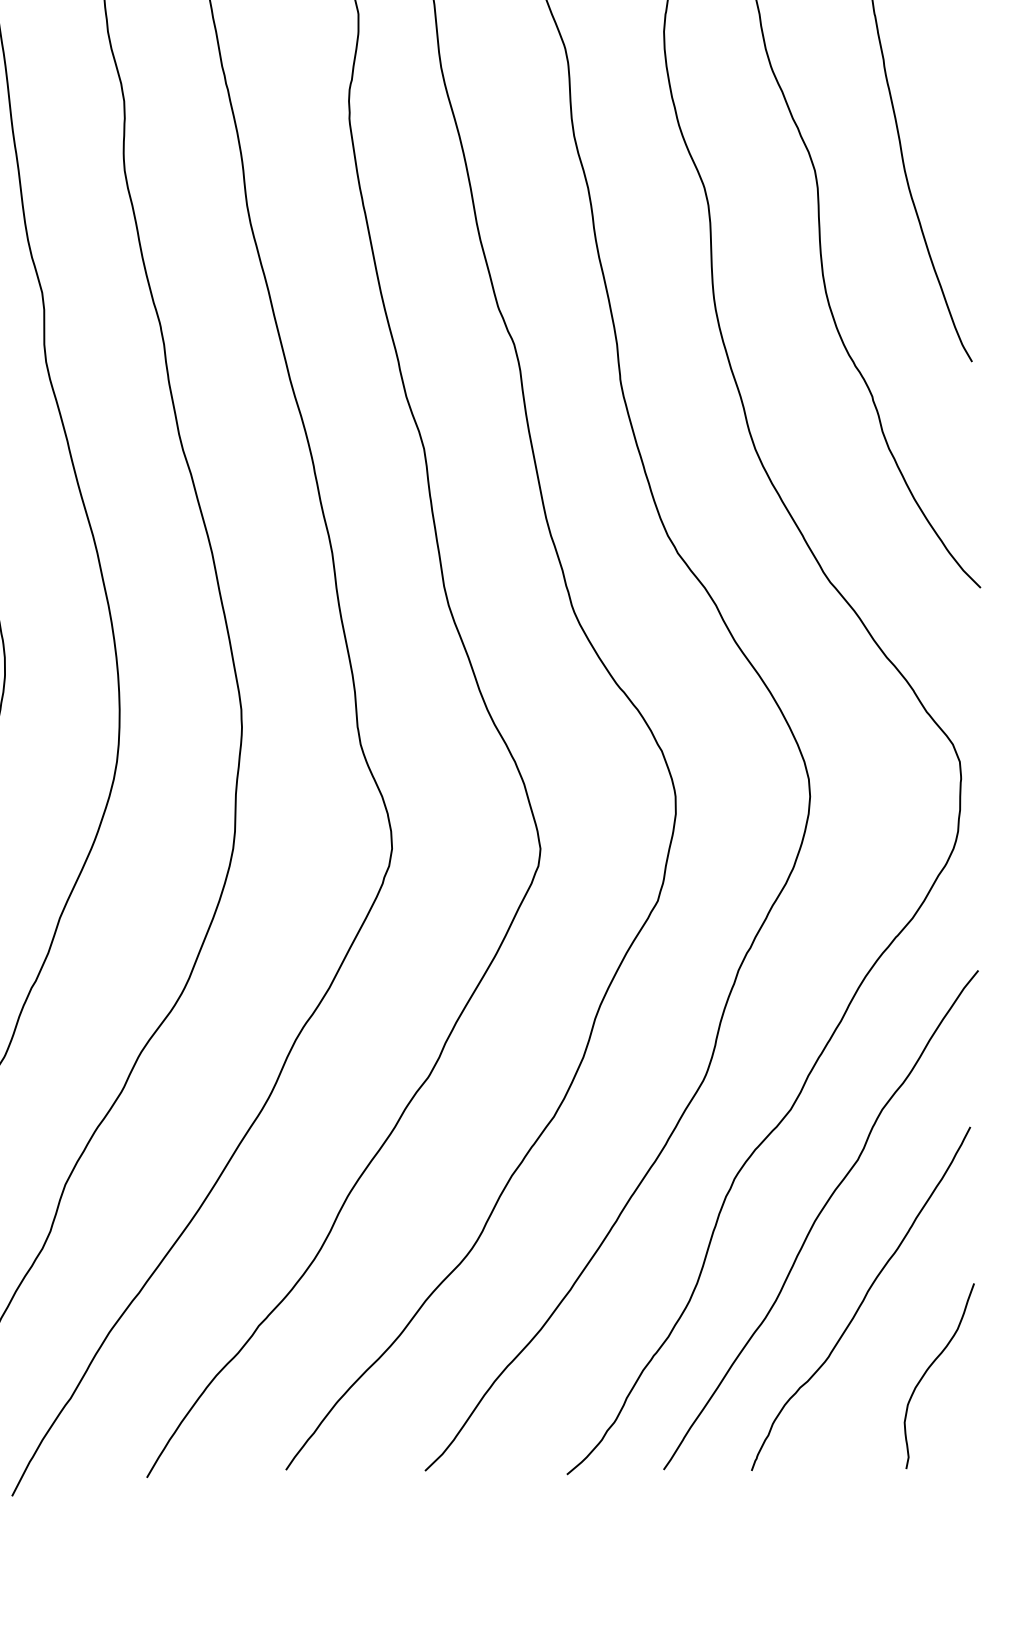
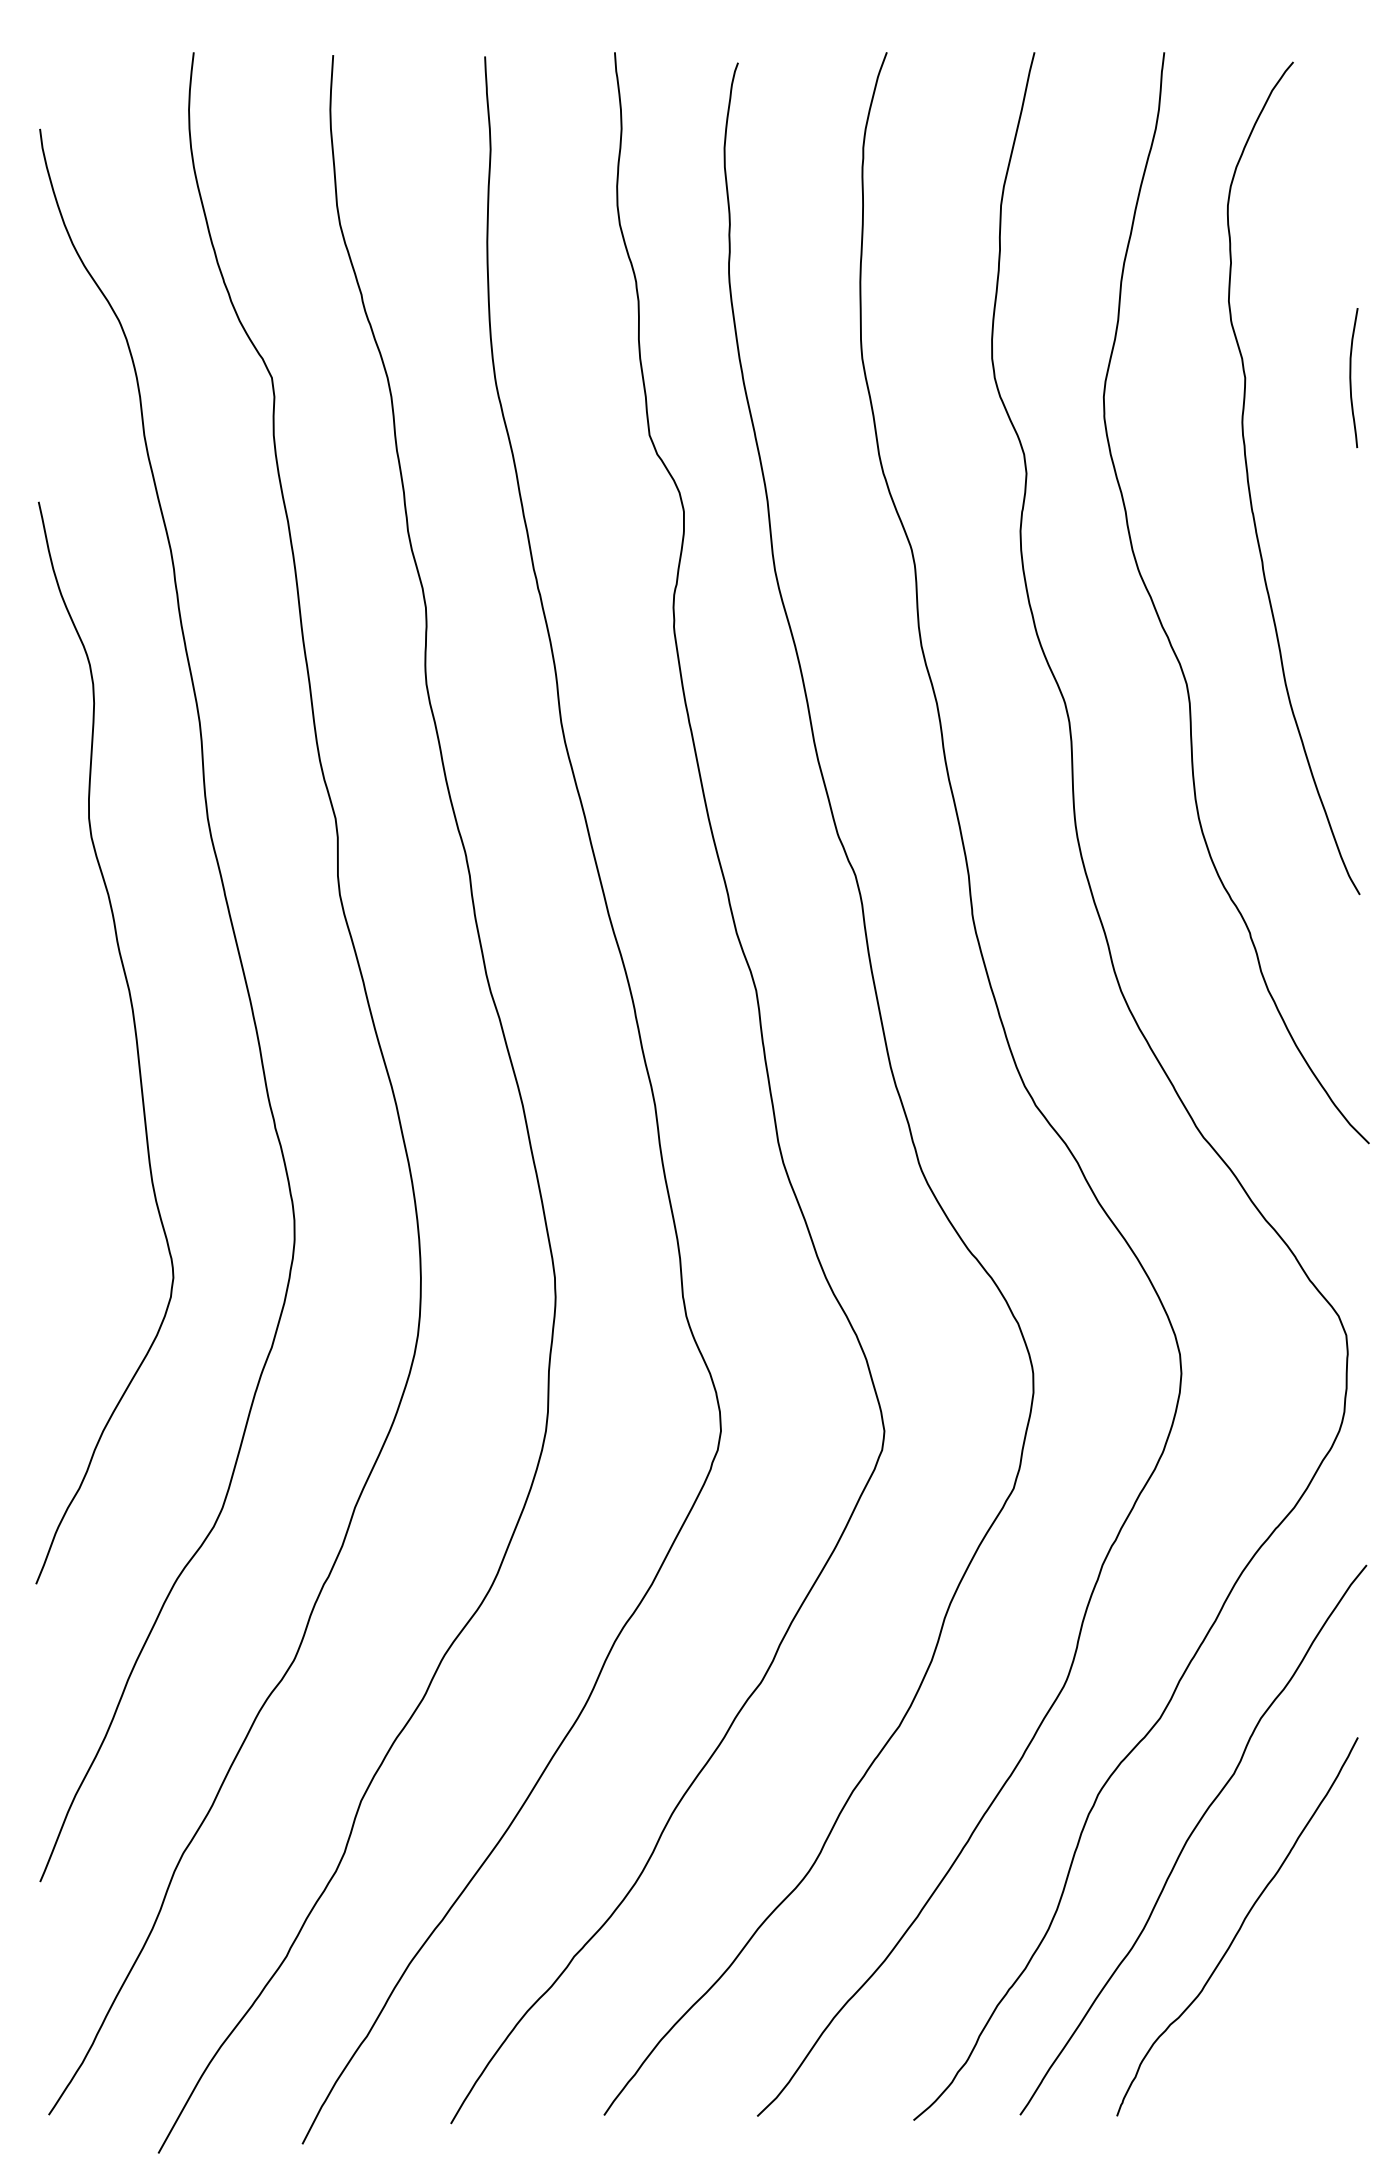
curve: (929, 1369) -> (1312, 2004), removed

